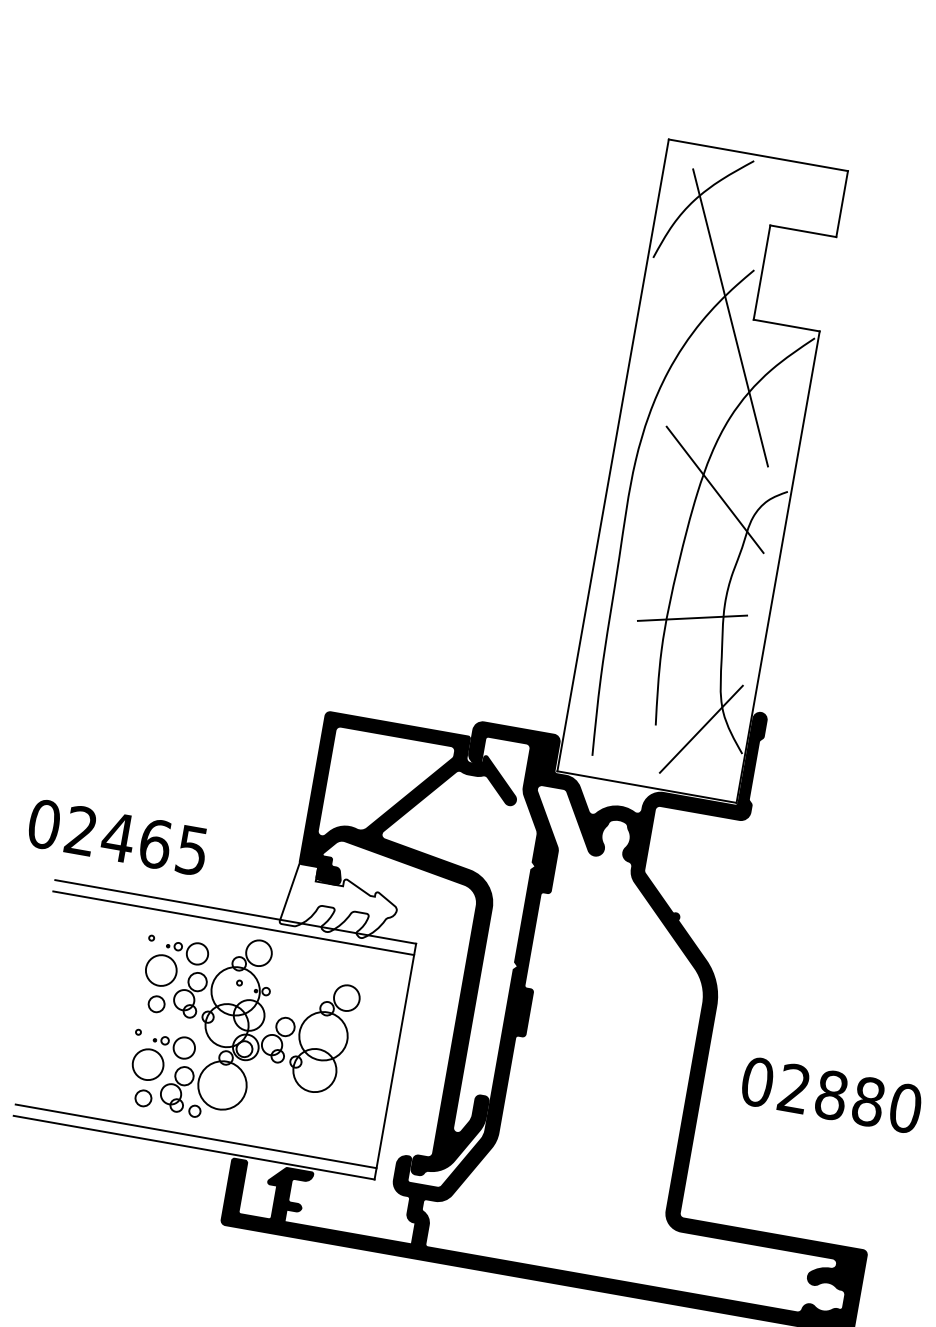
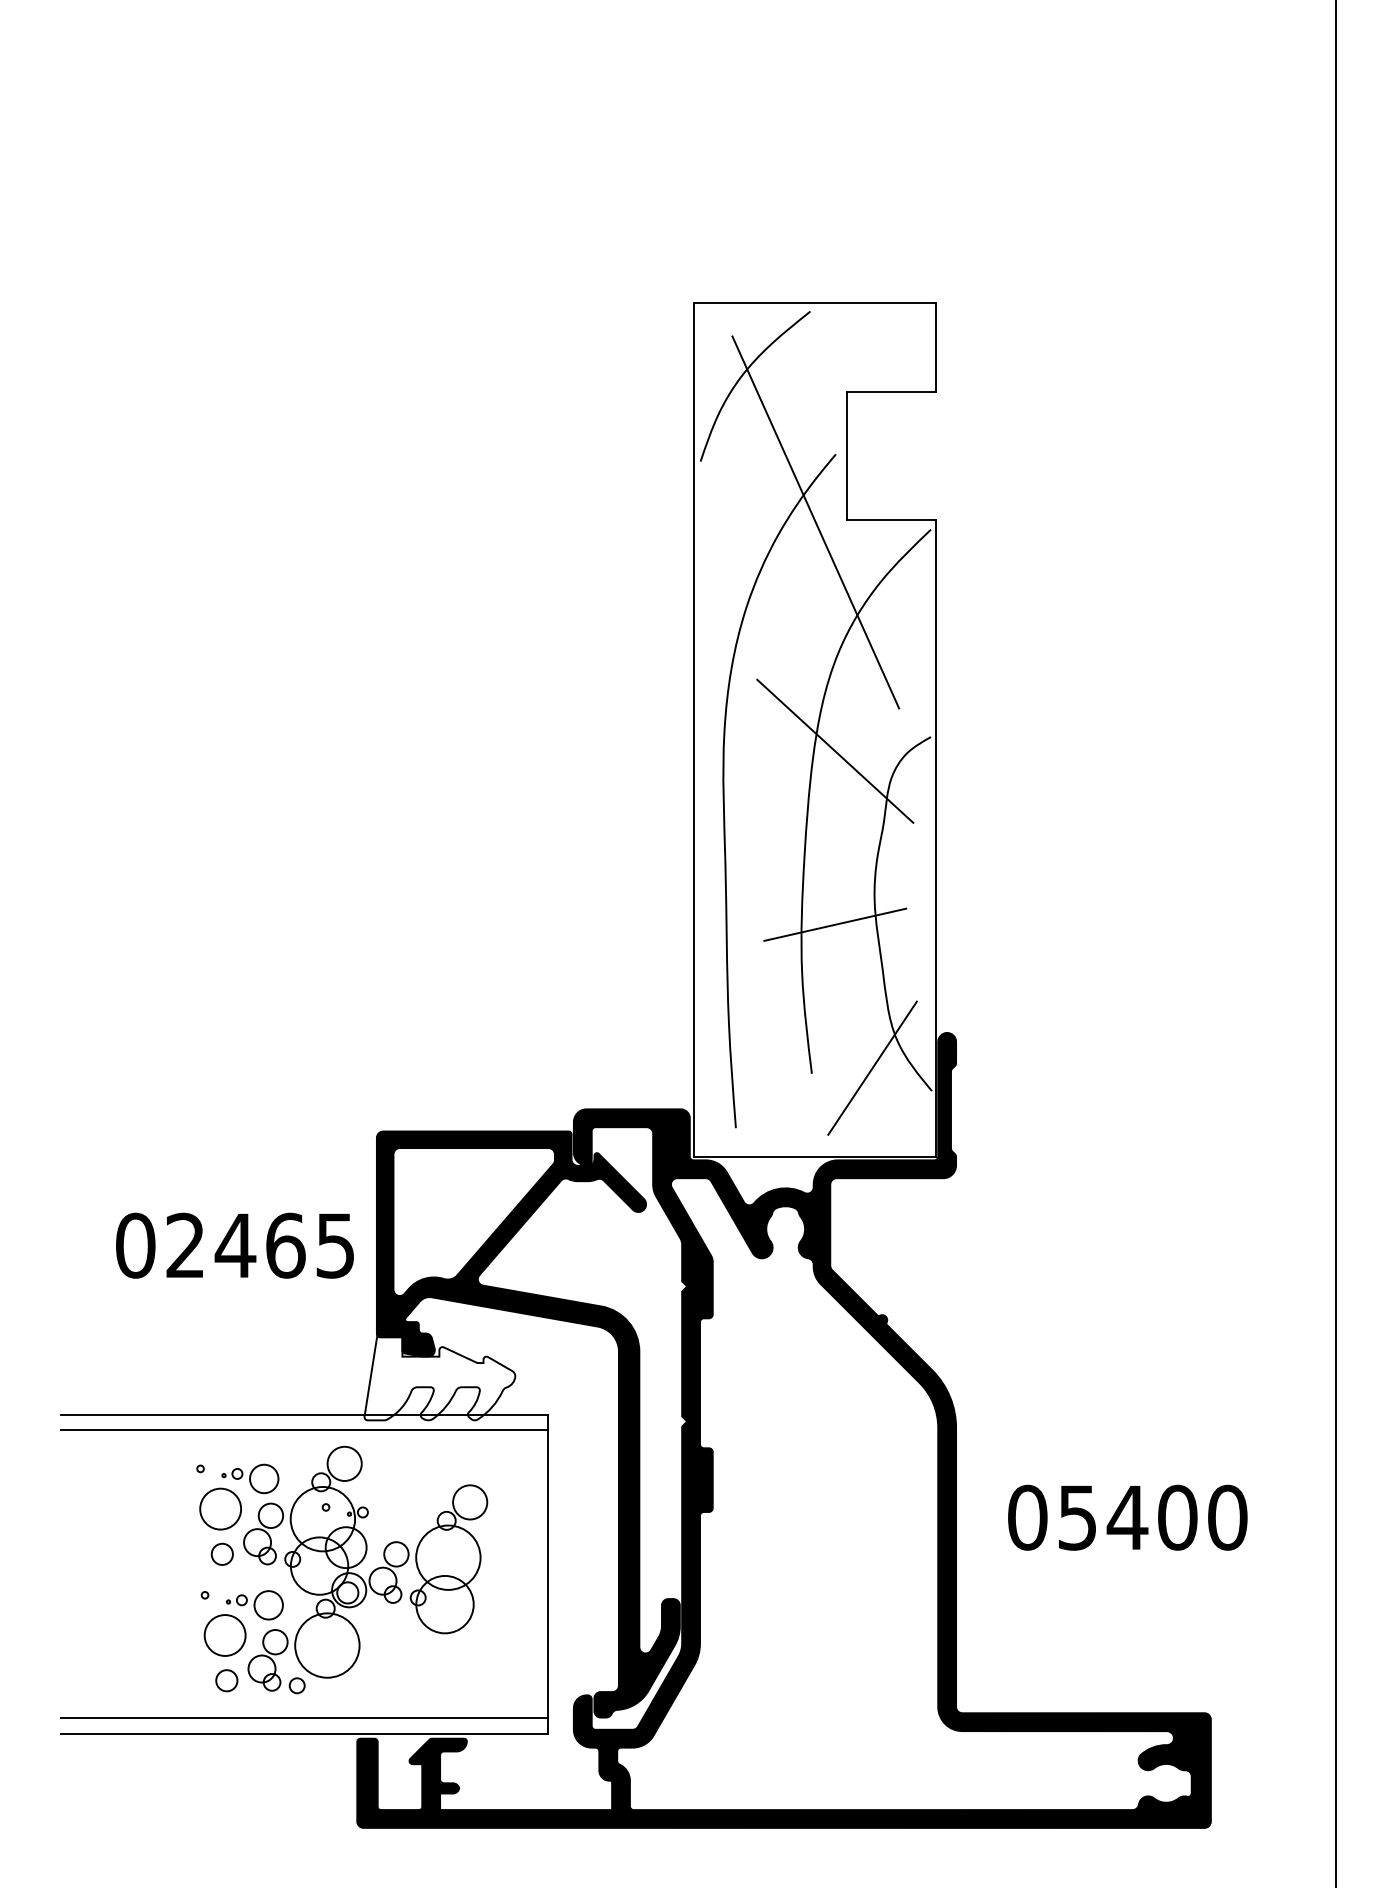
text: (117, 837) -> (234, 1245), moved
text: (831, 1095) -> (1127, 1517), 02880 -> 05400

